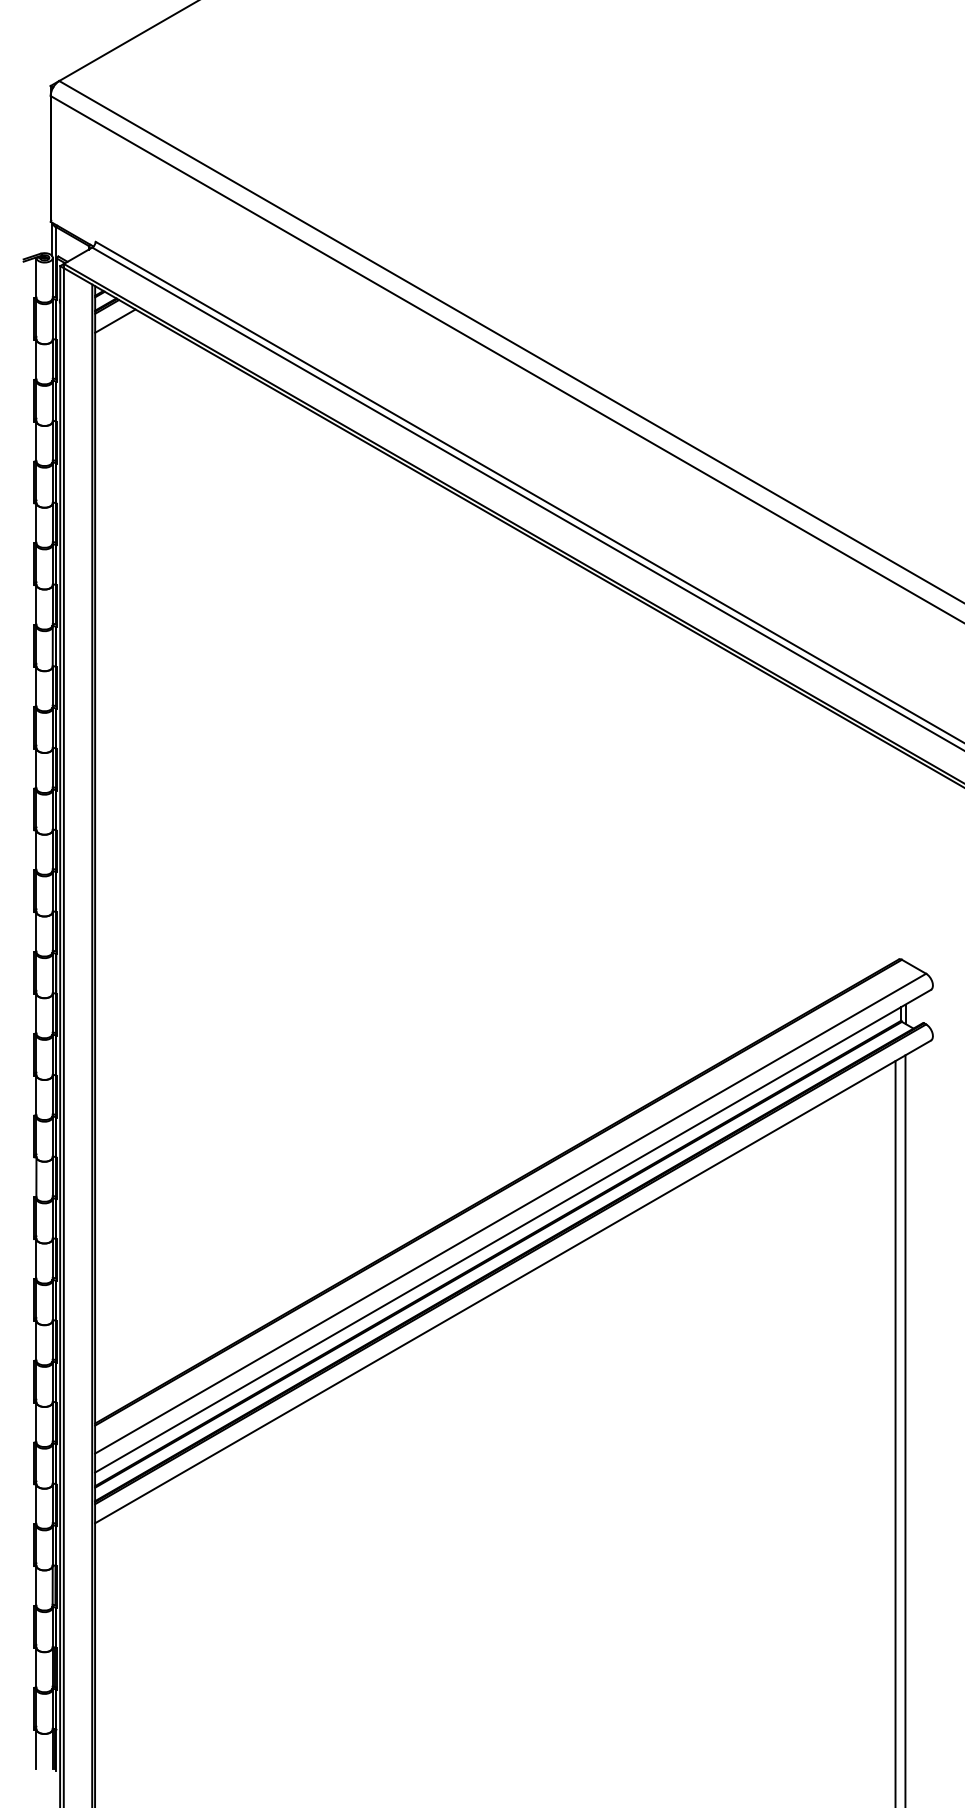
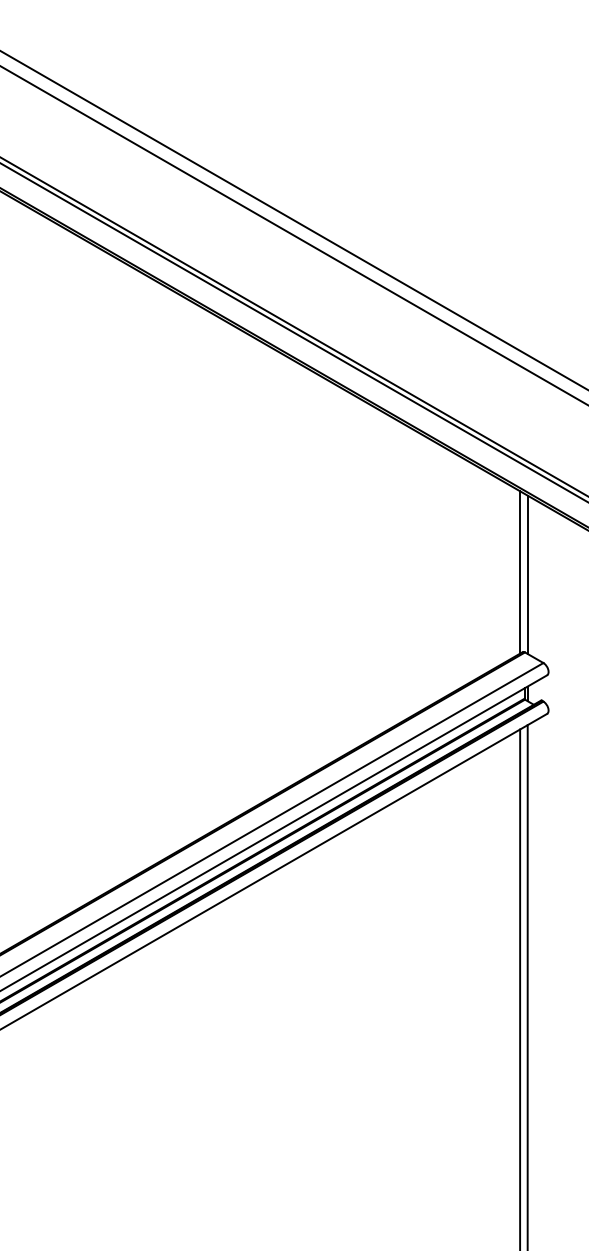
line: (895, 854) -> (520, 572), added
line: (905, 857) -> (527, 574), added

